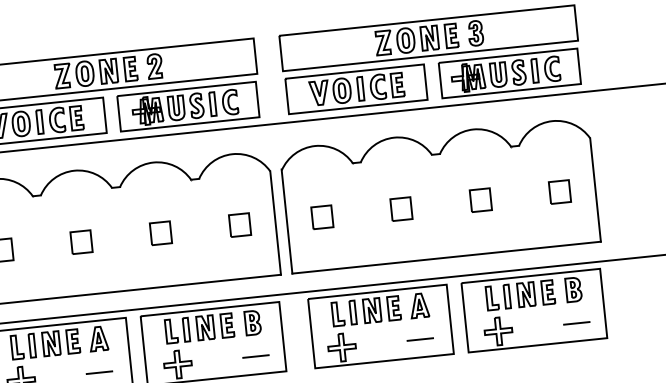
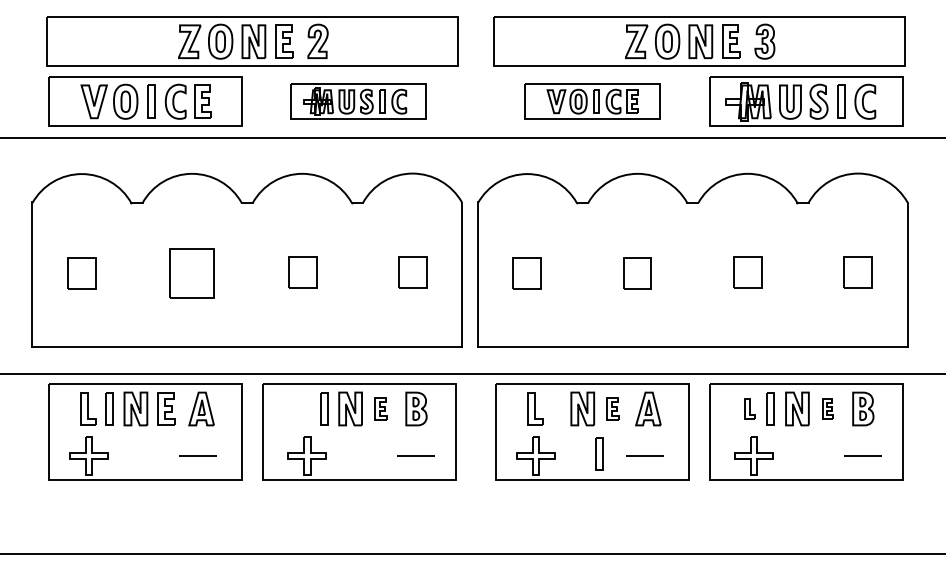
part: (356, 89) -> (592, 101), size x0.7
part: (188, 106) -> (358, 101), size x0.7
part: (81, 242) -> (191, 273), size x1.6
part: (547, 292) -> (827, 408), size x0.6
part: (491, 297) -> (749, 408), size x0.6
part: (393, 308) -> (612, 408), size x0.7
part: (353, 312) -> (599, 453), moved
part: (226, 325) -> (380, 408), size x0.7
part: (171, 330) -> (303, 408), removed

